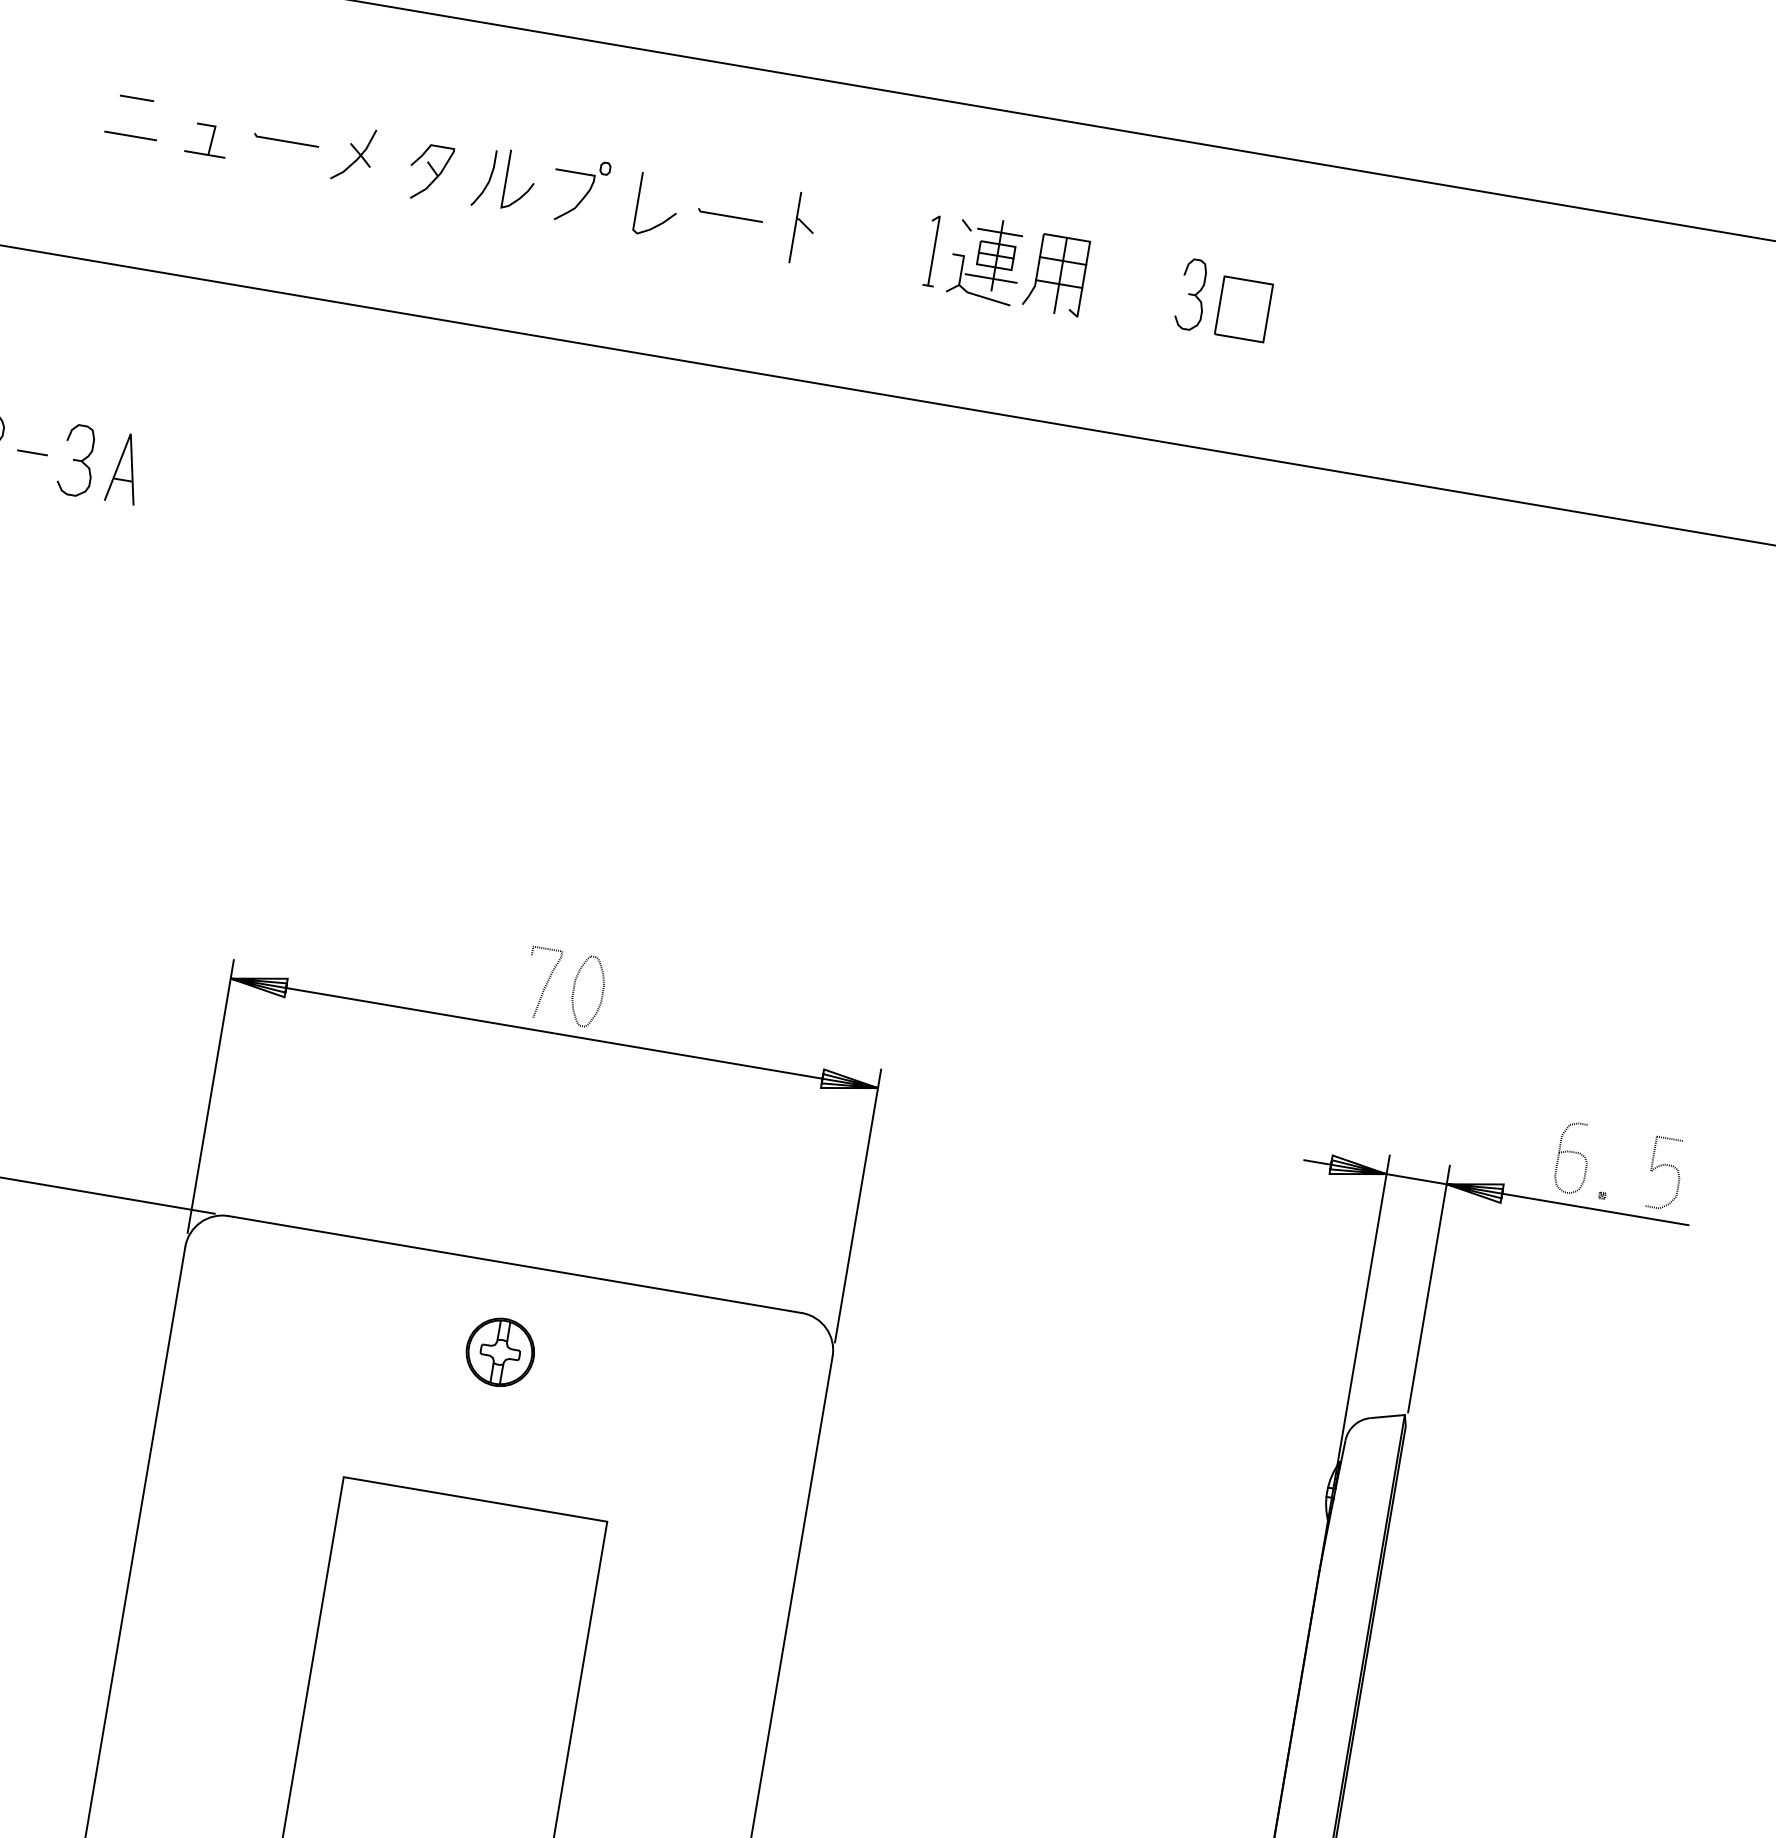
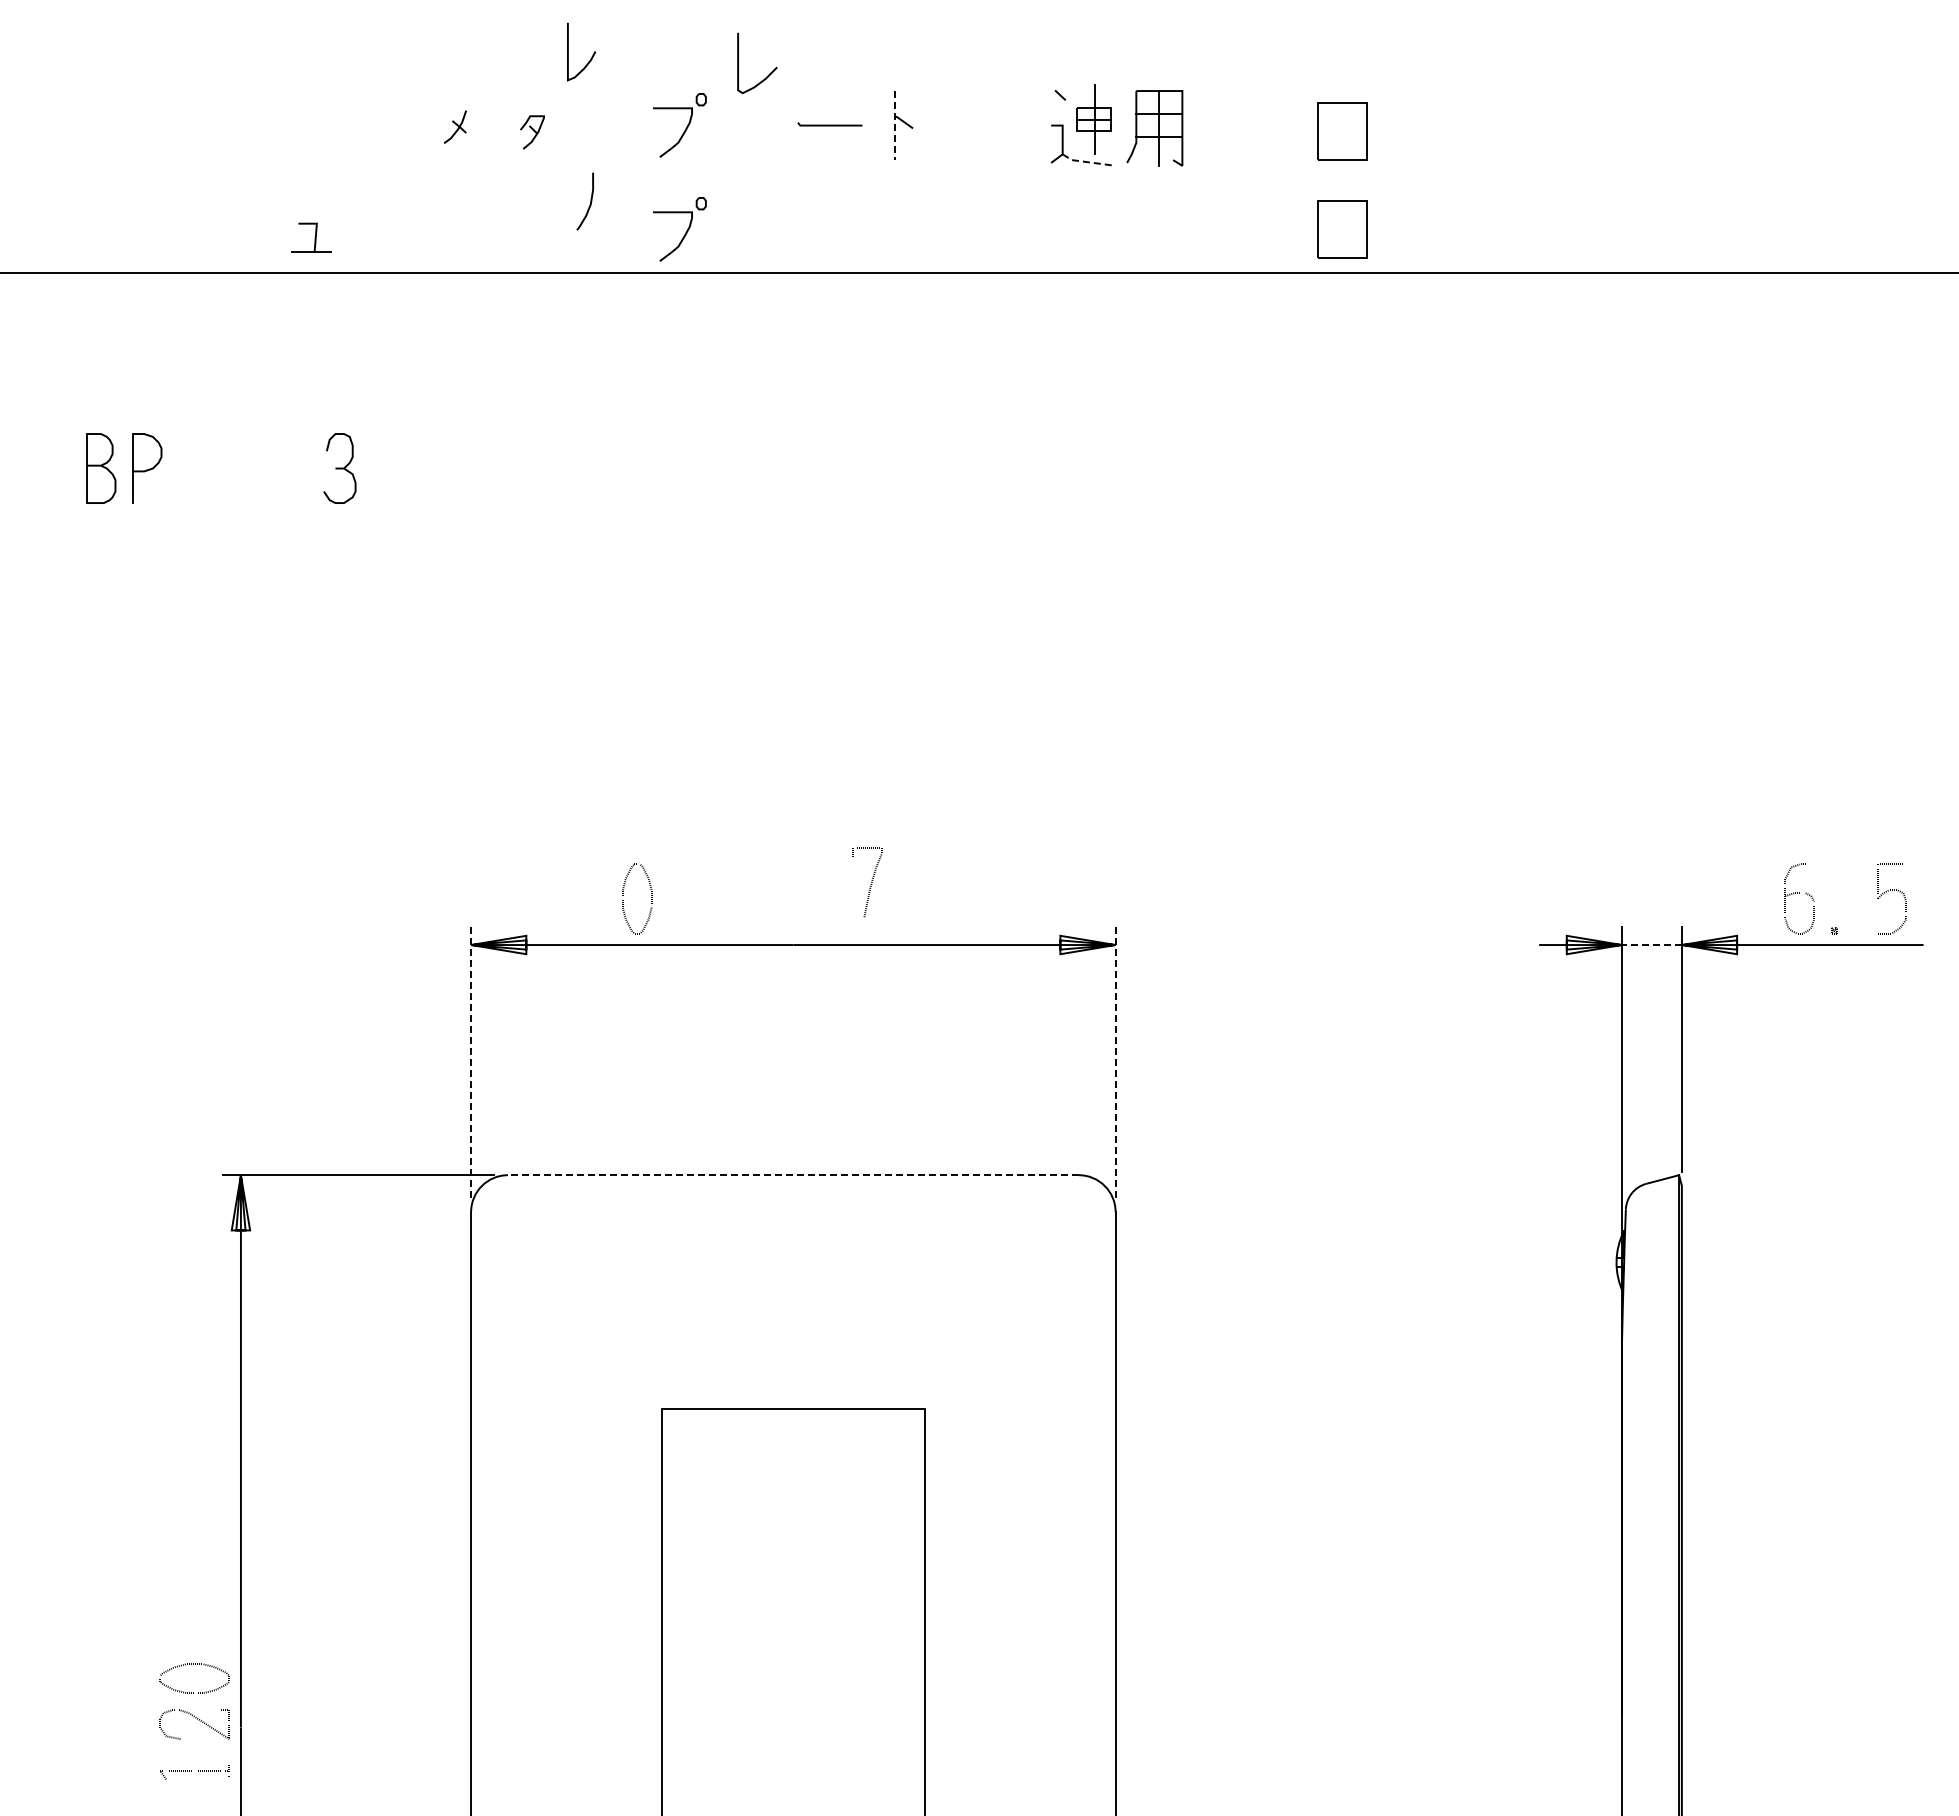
line: (137, 98) -> (236, 108), removed
line: (130, 135) -> (236, 145), removed
part: (207, 139) -> (311, 237), moved
line: (286, 140) -> (387, 124), removed
part: (354, 153) -> (455, 126), size x0.6
part: (430, 173) -> (532, 132), size x0.6
curve: (487, 181) -> (589, 204), moved
curve: (529, 187) -> (591, 56), moved
curve: (666, 219) -> (768, 74), moved
line: (795, 227) -> (894, 125), solid -> dashed
line: (999, 232) -> (1093, 96), removed
part: (932, 250) -> (1031, 125), removed
line: (991, 278) -> (1092, 142), removed
part: (1191, 294) -> (1289, 125), removed
line: (983, 297) -> (1088, 162), solid -> dashed
part: (567, 299) -> (685, 232), added
part: (1227, 408) -> (1342, 229), added
line: (31, 452) -> (192, 468), removed
part: (77, 460) -> (339, 468), moved
part: (125, 468) -> (285, 468), removed
curve: (545, 984) -> (870, 883), moved
part: (602, 992) -> (651, 897), moved
line: (211, 1096) -> (471, 1062), solid -> dashed
line: (1416, 1179) -> (1651, 945), solid -> dashed
line: (857, 1206) -> (1115, 1062), solid -> dashed
line: (514, 1264) -> (792, 1175), solid -> dashed
part: (500, 1352) -> (793, 1262), removed

